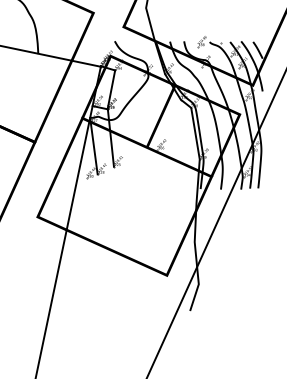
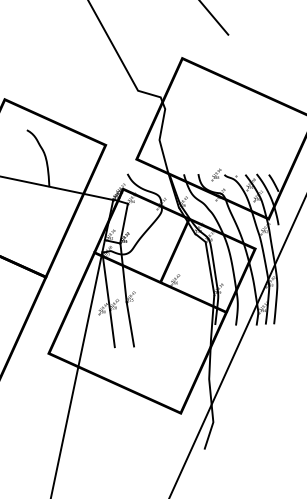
line: (117, 188) -> (130, 324), added
line: (100, 192) -> (112, 328), added

